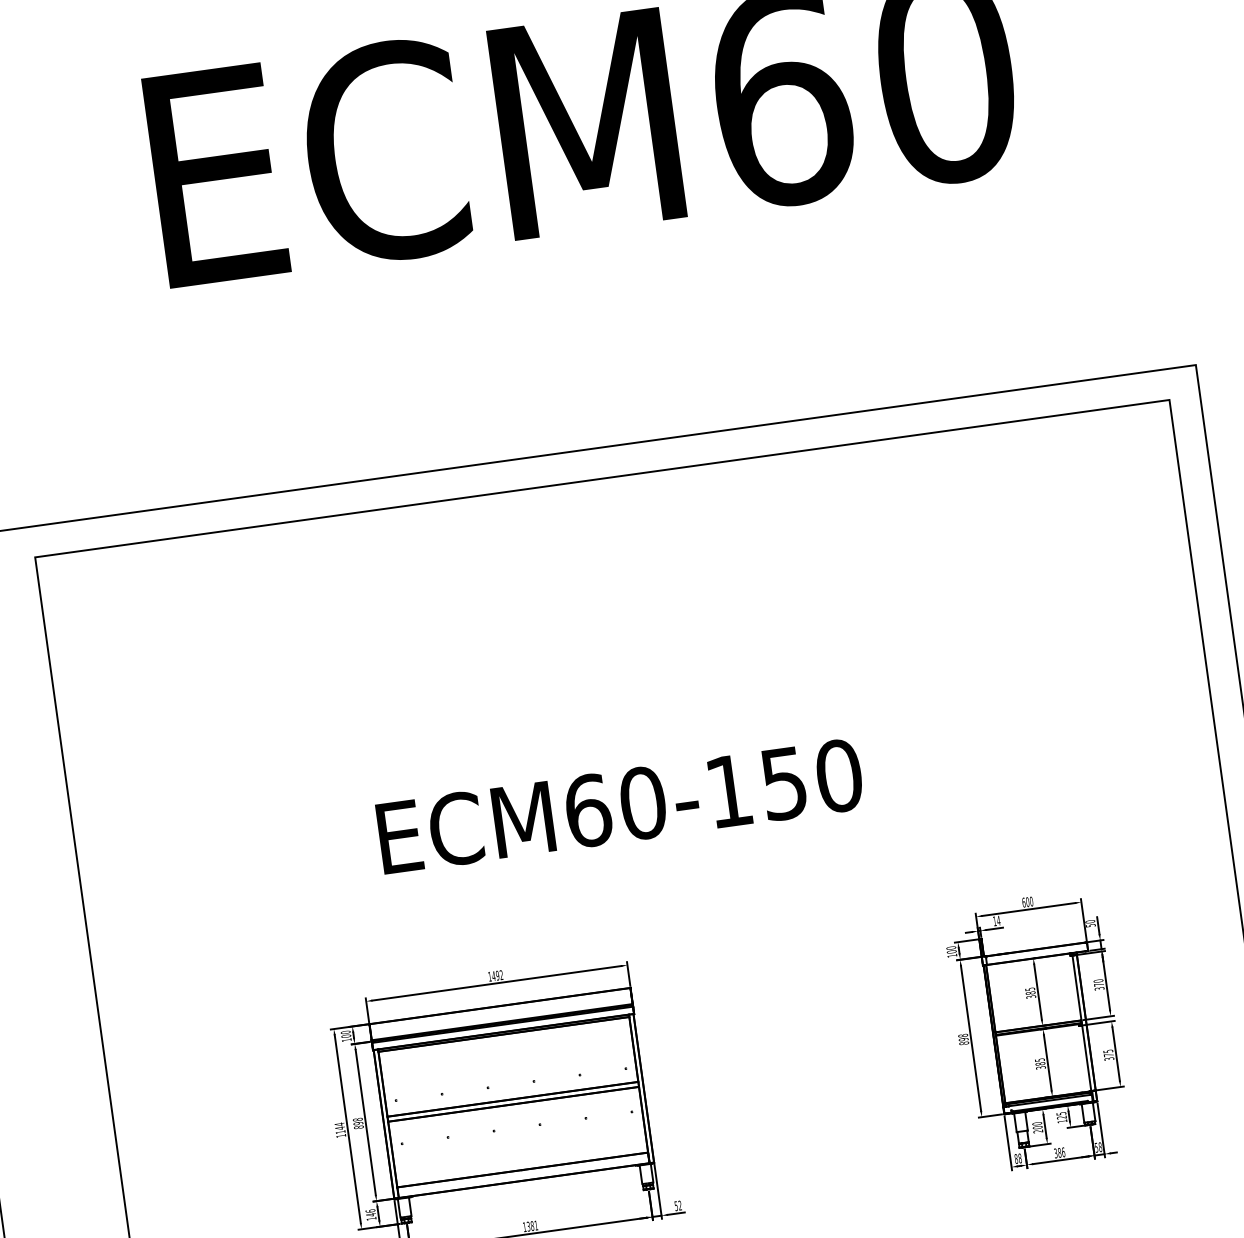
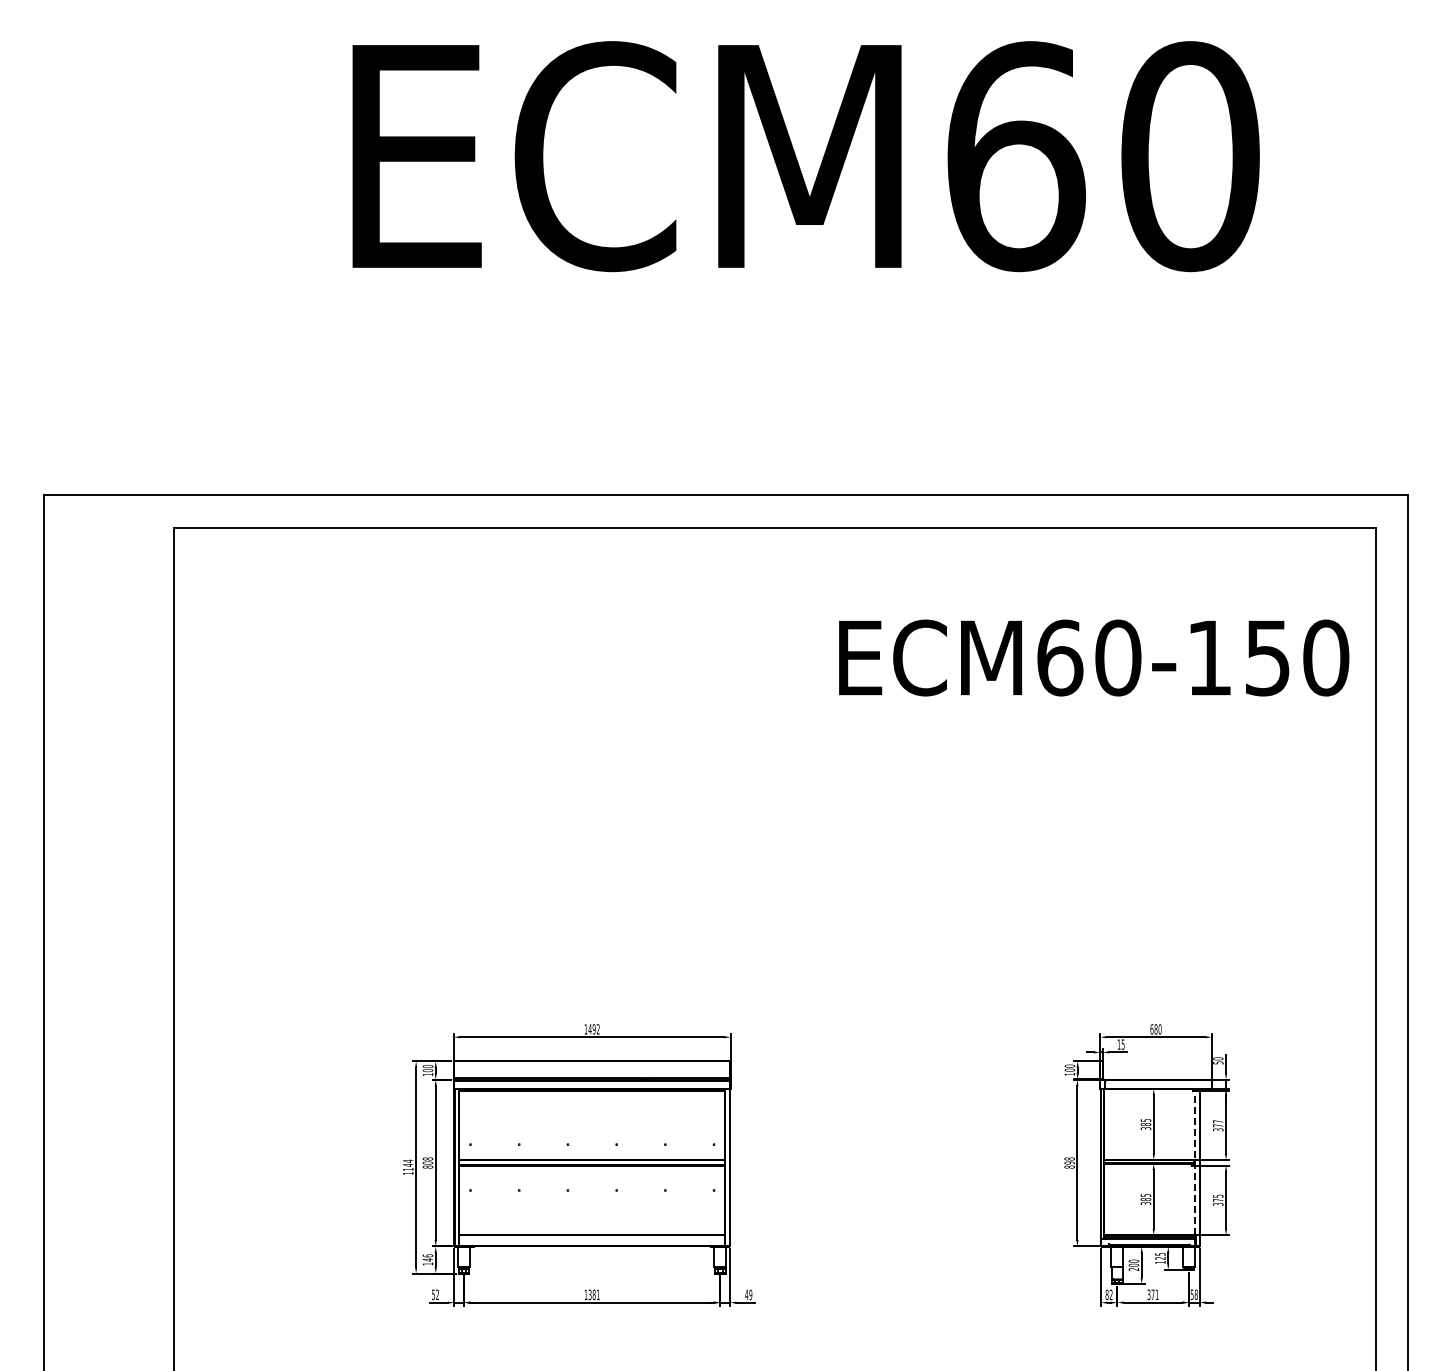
text: (620, 805) -> (1094, 657), moved
text: (1027, 902) -> (1155, 1029), 600 -> 680
text: (998, 920) -> (1122, 1044), 14 -> 15
text: (1098, 980) -> (1218, 1121), 370 -> 377
line: (1081, 1023) -> (1194, 1163), solid -> dashed
text: (358, 1122) -> (428, 1162), 898 -> 808
text: (1060, 1152) -> (1154, 1294), 386 -> 371
text: (1019, 1158) -> (1110, 1294), 88 -> 82
text: (677, 1205) -> (748, 1294), 52 -> 49

